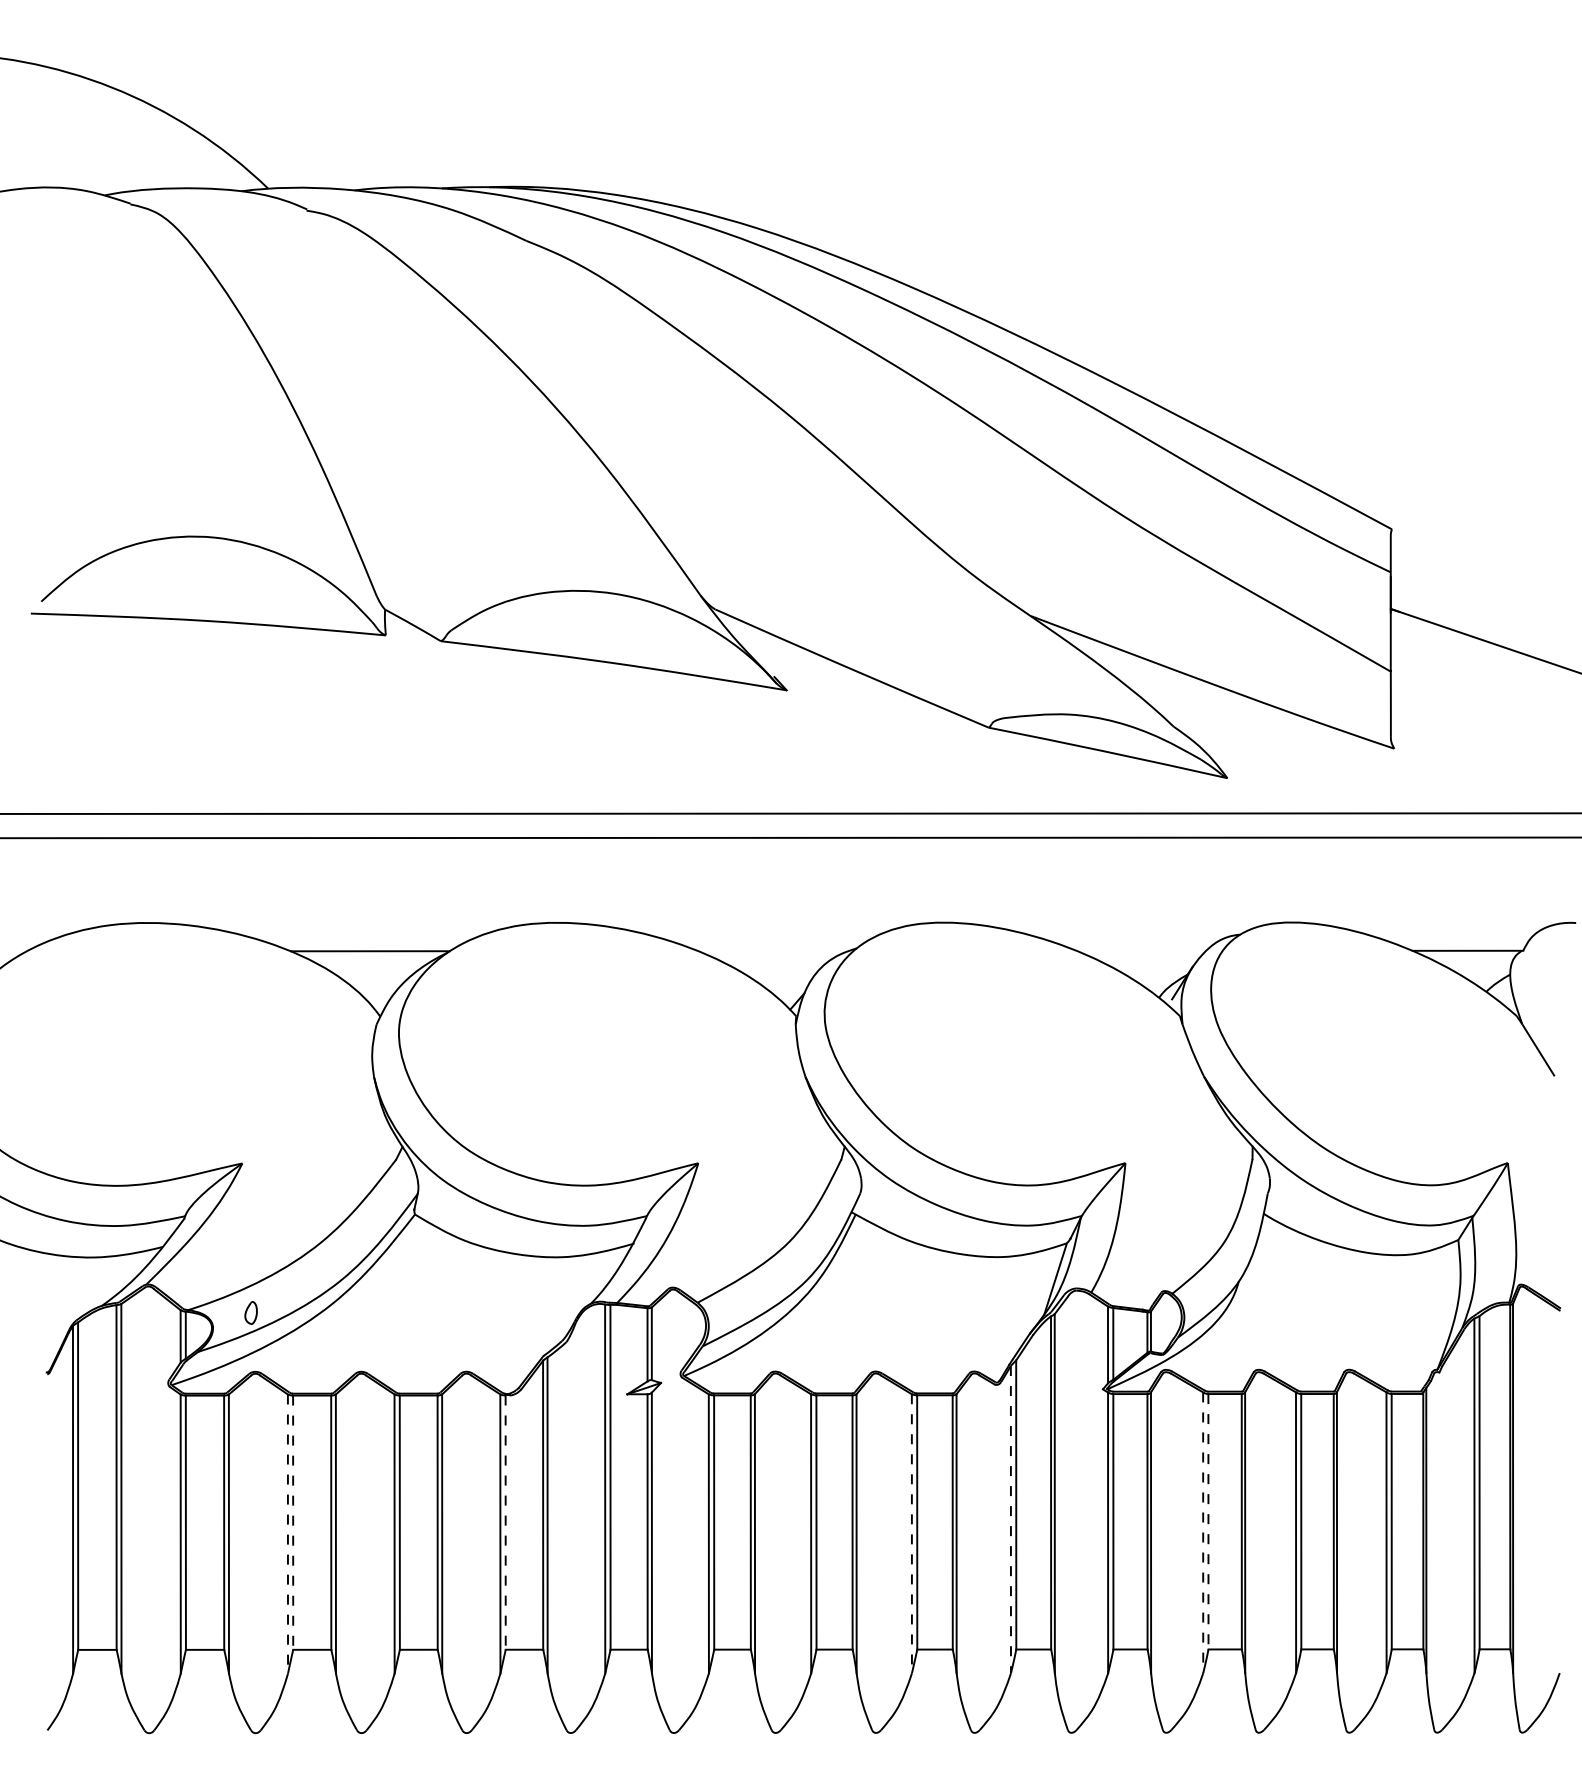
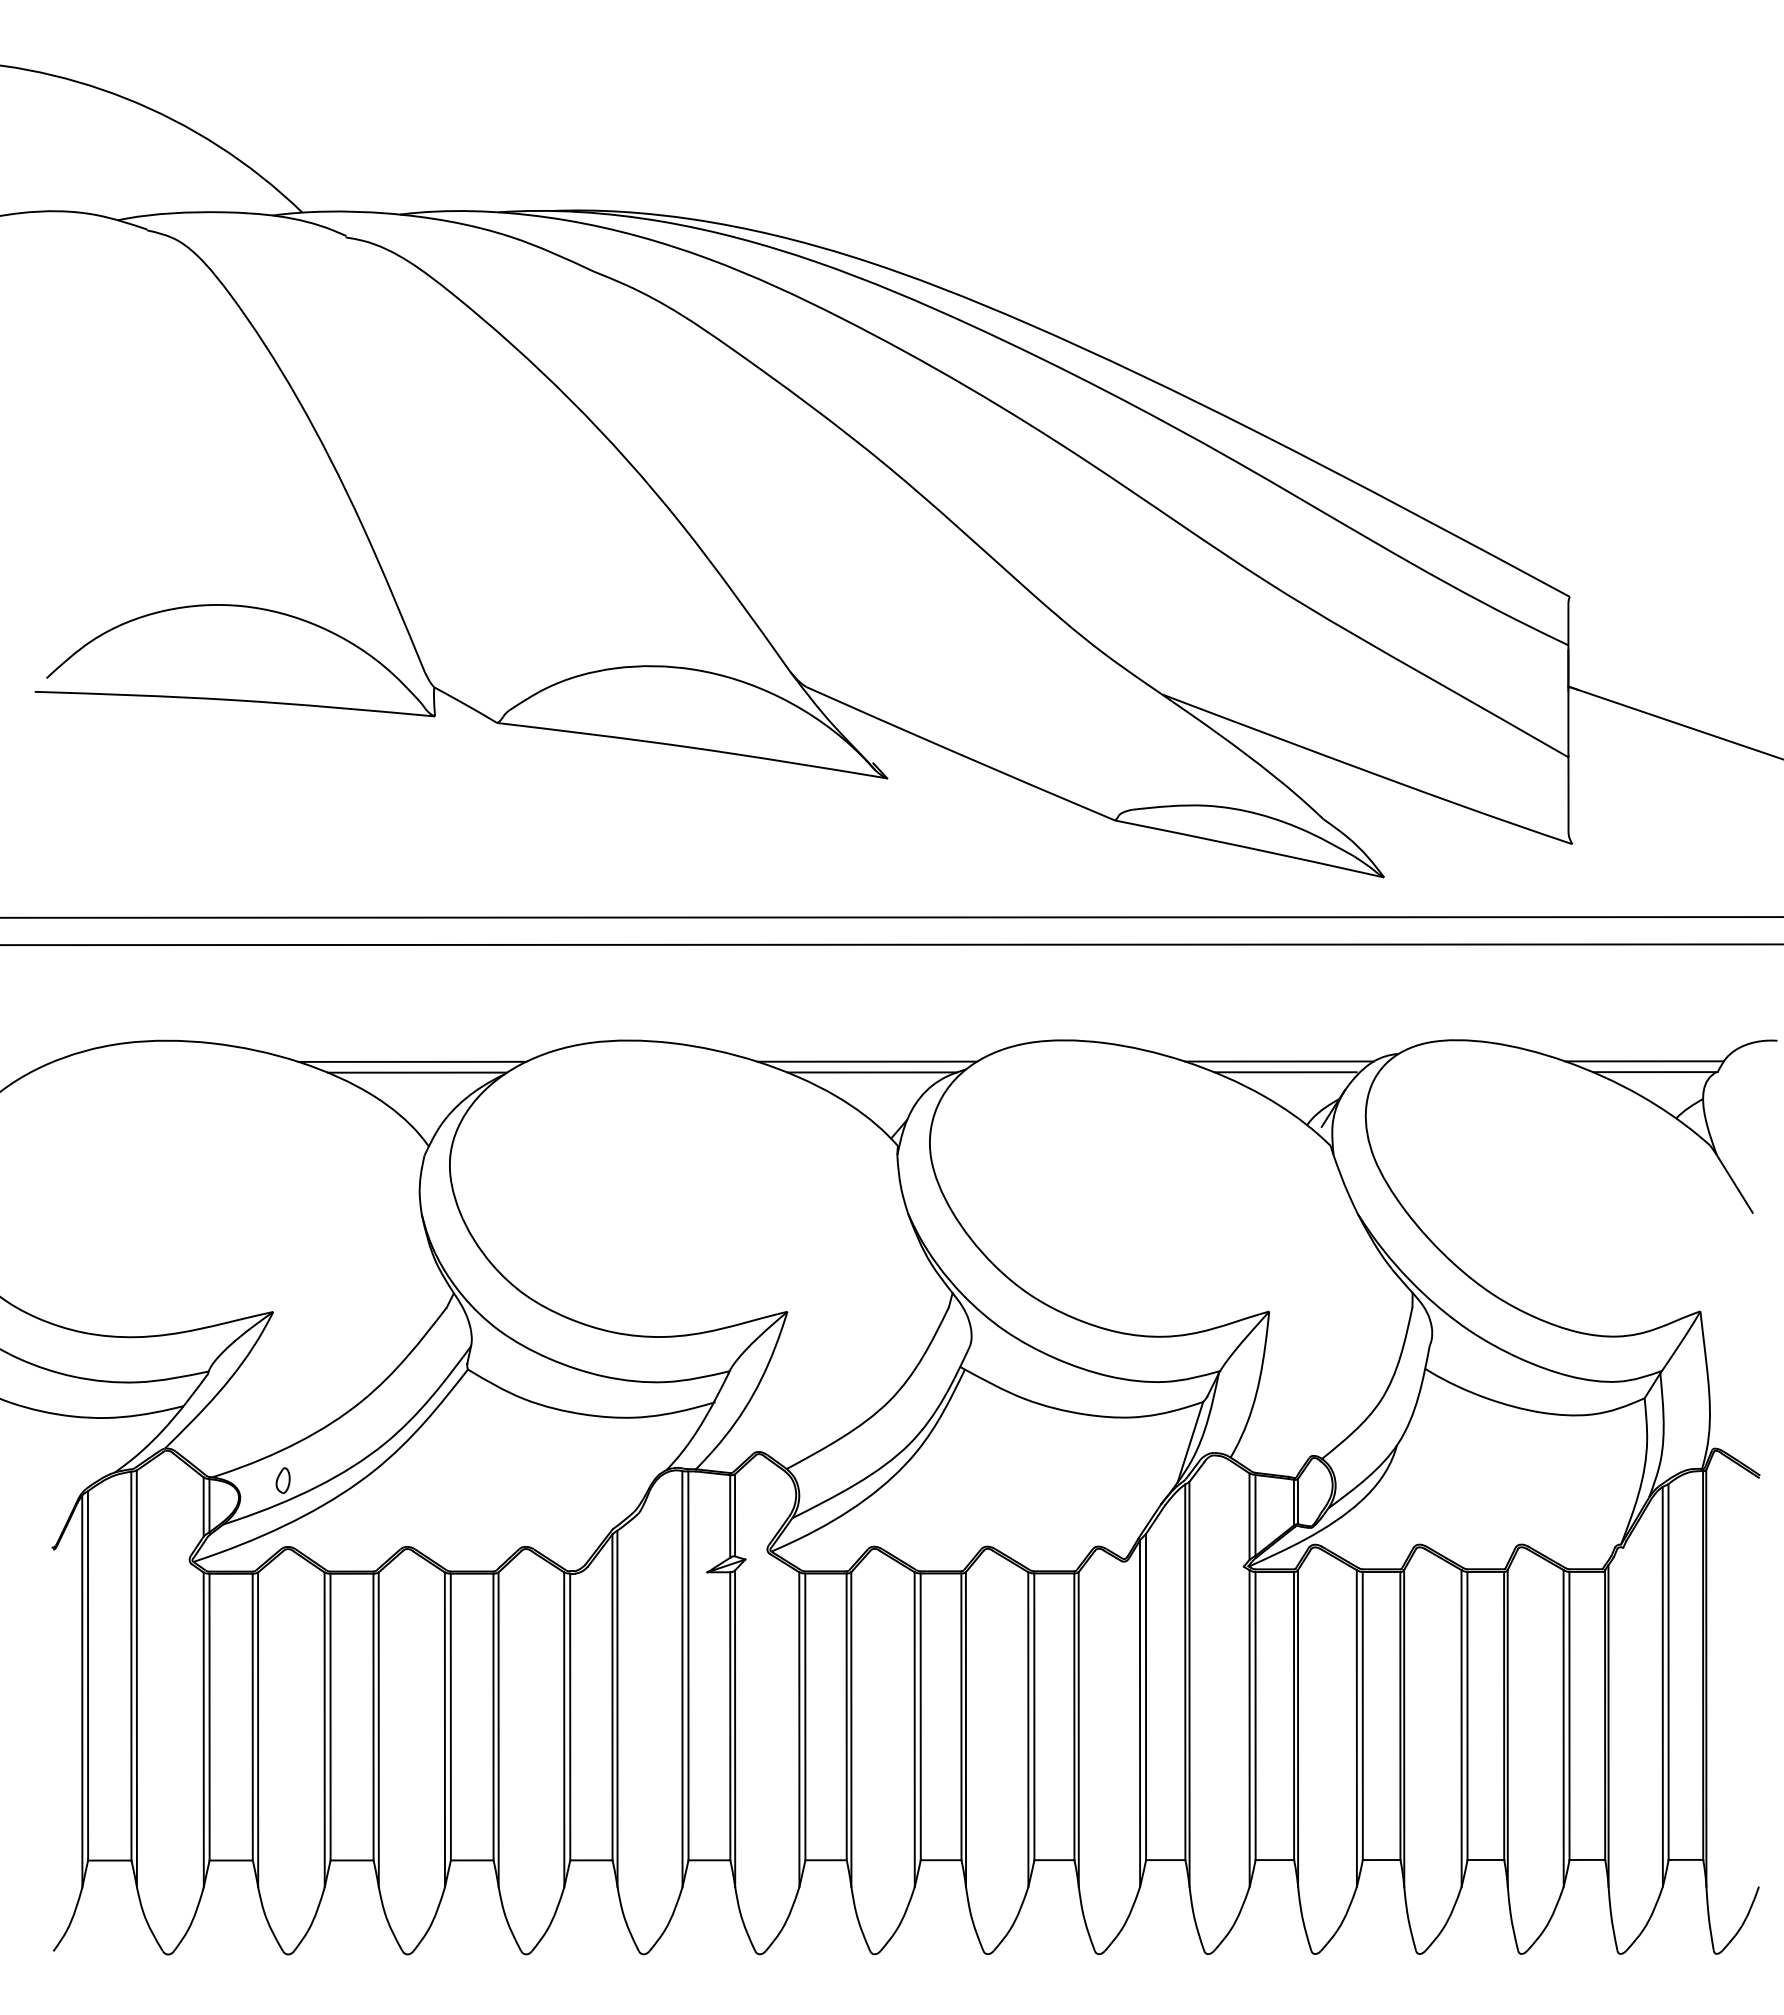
line: (365, 941) -> (412, 1061), added
line: (769, 941) -> (867, 1061), added
line: (1134, 941) -> (1279, 1061), added
line: (1458, 941) -> (1644, 1061), added
line: (772, 951) -> (871, 1072), added
line: (1139, 951) -> (1285, 1072), added
line: (1011, 1520) -> (1140, 1714), dashed -> solid
line: (1208, 1522) -> (1362, 1716), dashed -> solid
line: (293, 1523) -> (330, 1717), dashed -> solid
line: (505, 1523) -> (570, 1717), dashed -> solid
line: (1202, 1533) -> (1356, 1729), dashed -> solid
line: (287, 1534) -> (324, 1730), dashed -> solid
line: (912, 1534) -> (1028, 1730), dashed -> solid

